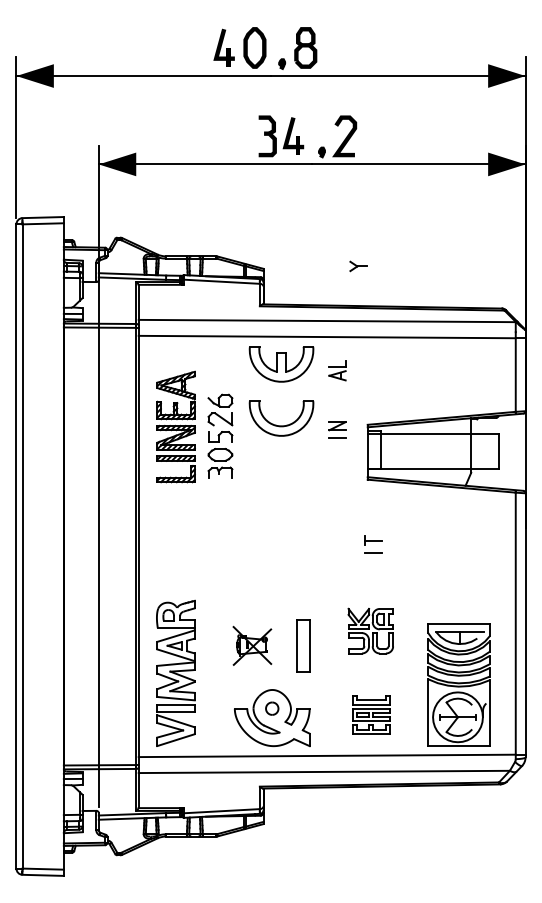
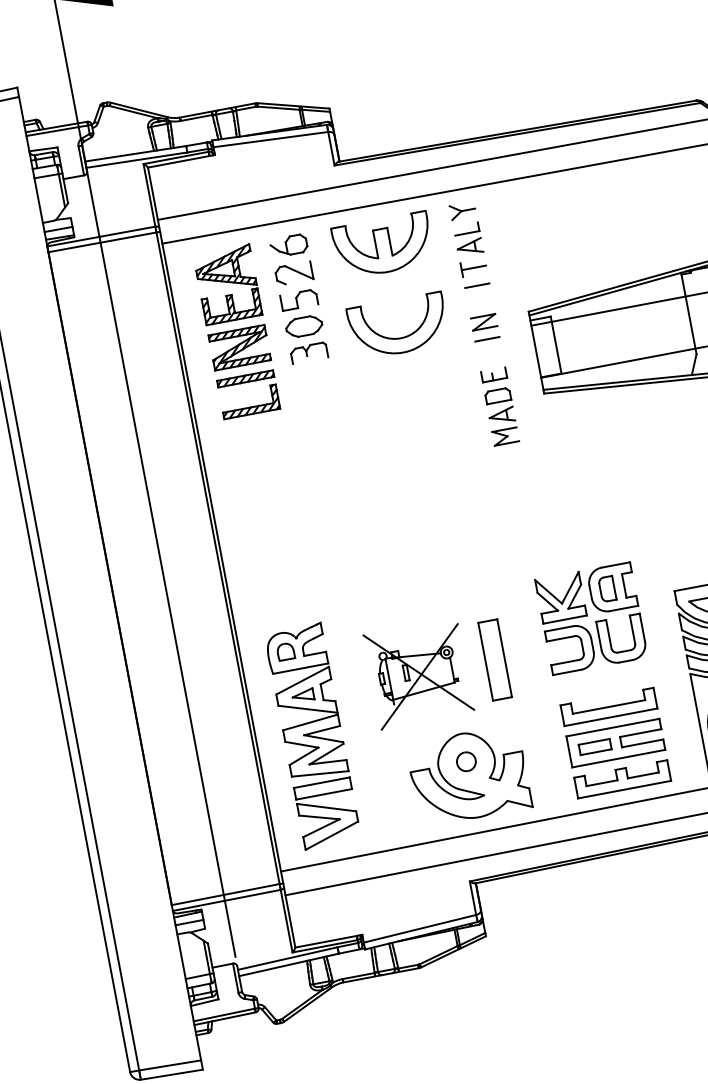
part: (358, 266) -> (463, 210), moved
part: (175, 426) -> (235, 331), moved
part: (220, 435) -> (298, 297), moved
part: (337, 482) -> (499, 406), added
part: (373, 544) -> (474, 273), moved
part: (370, 630) -> (590, 617), size x1.43
part: (252, 645) -> (419, 673), size x1.67
part: (371, 714) -> (615, 742), size x1.67

